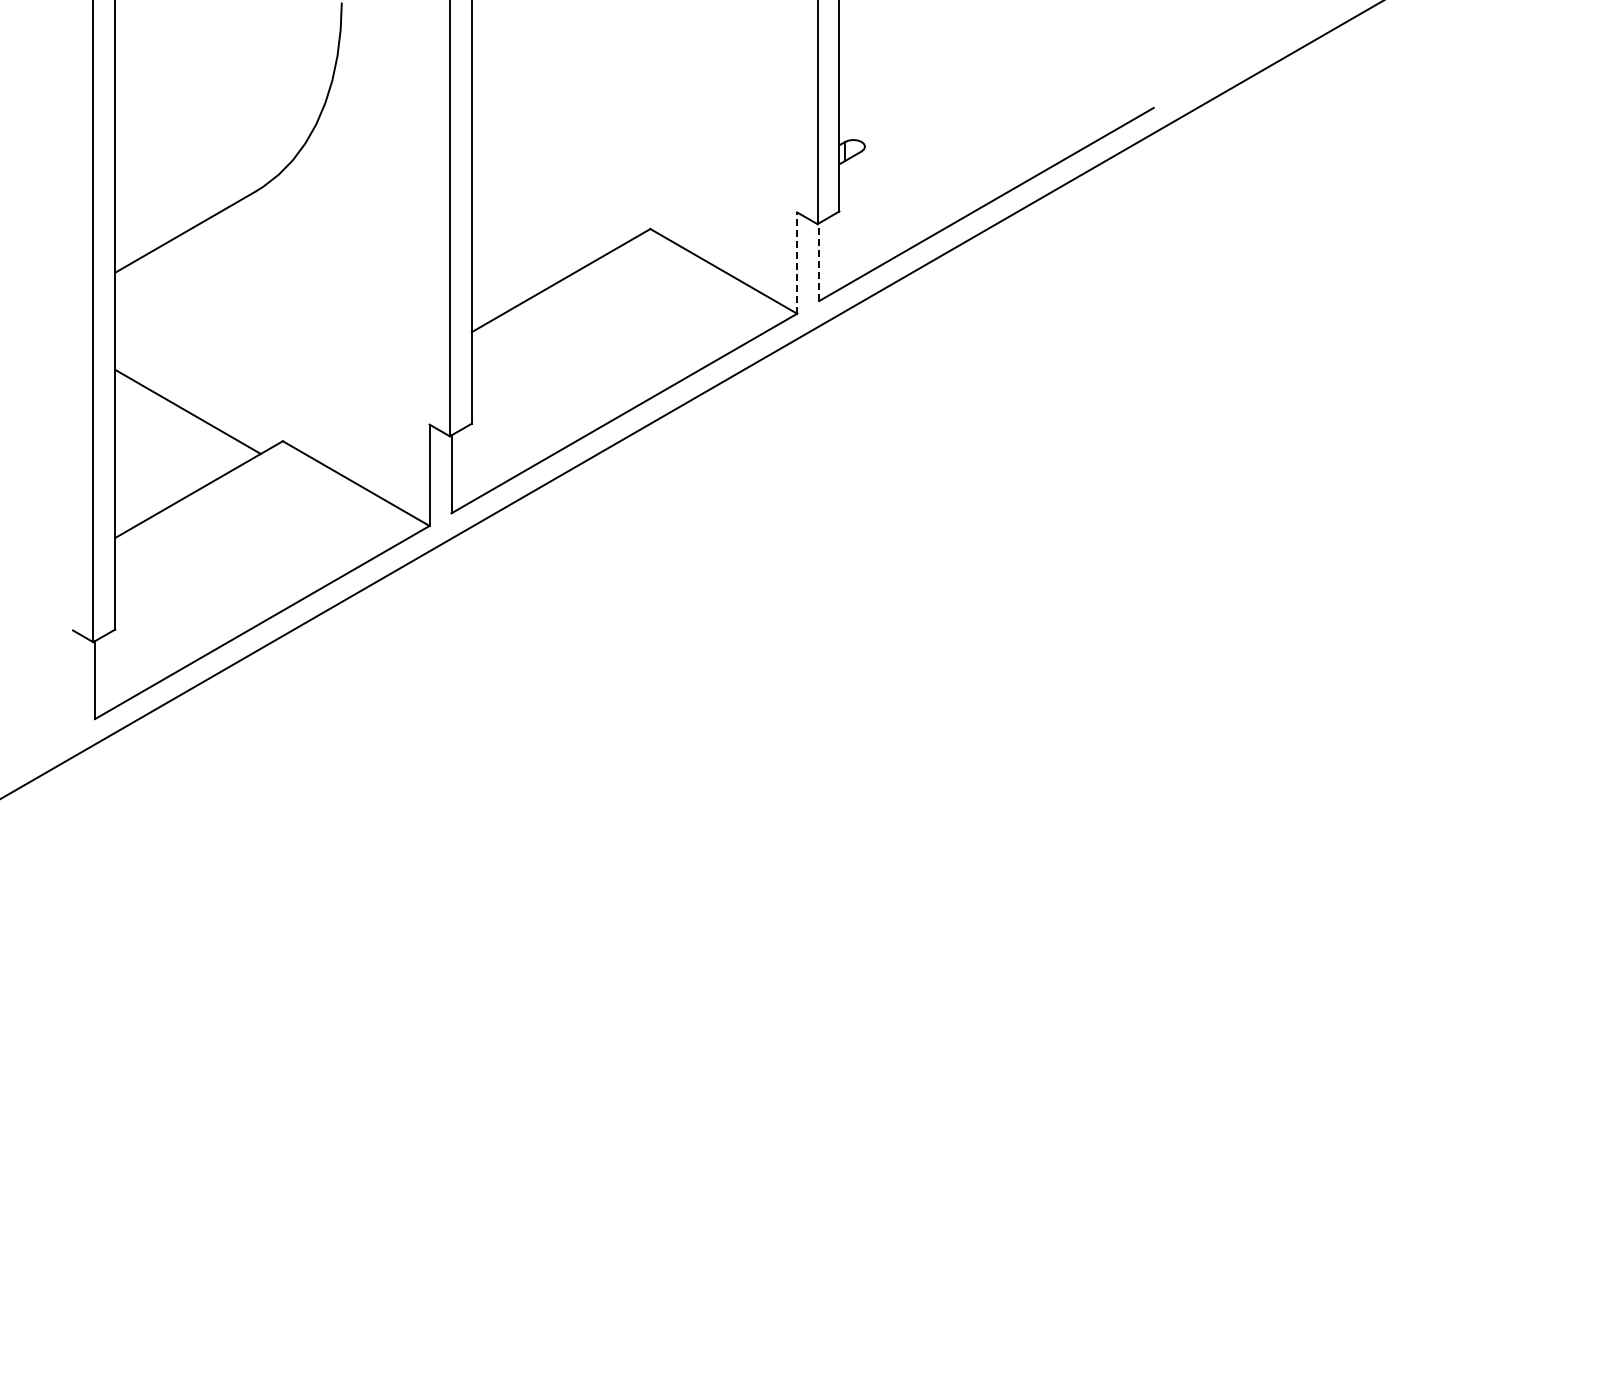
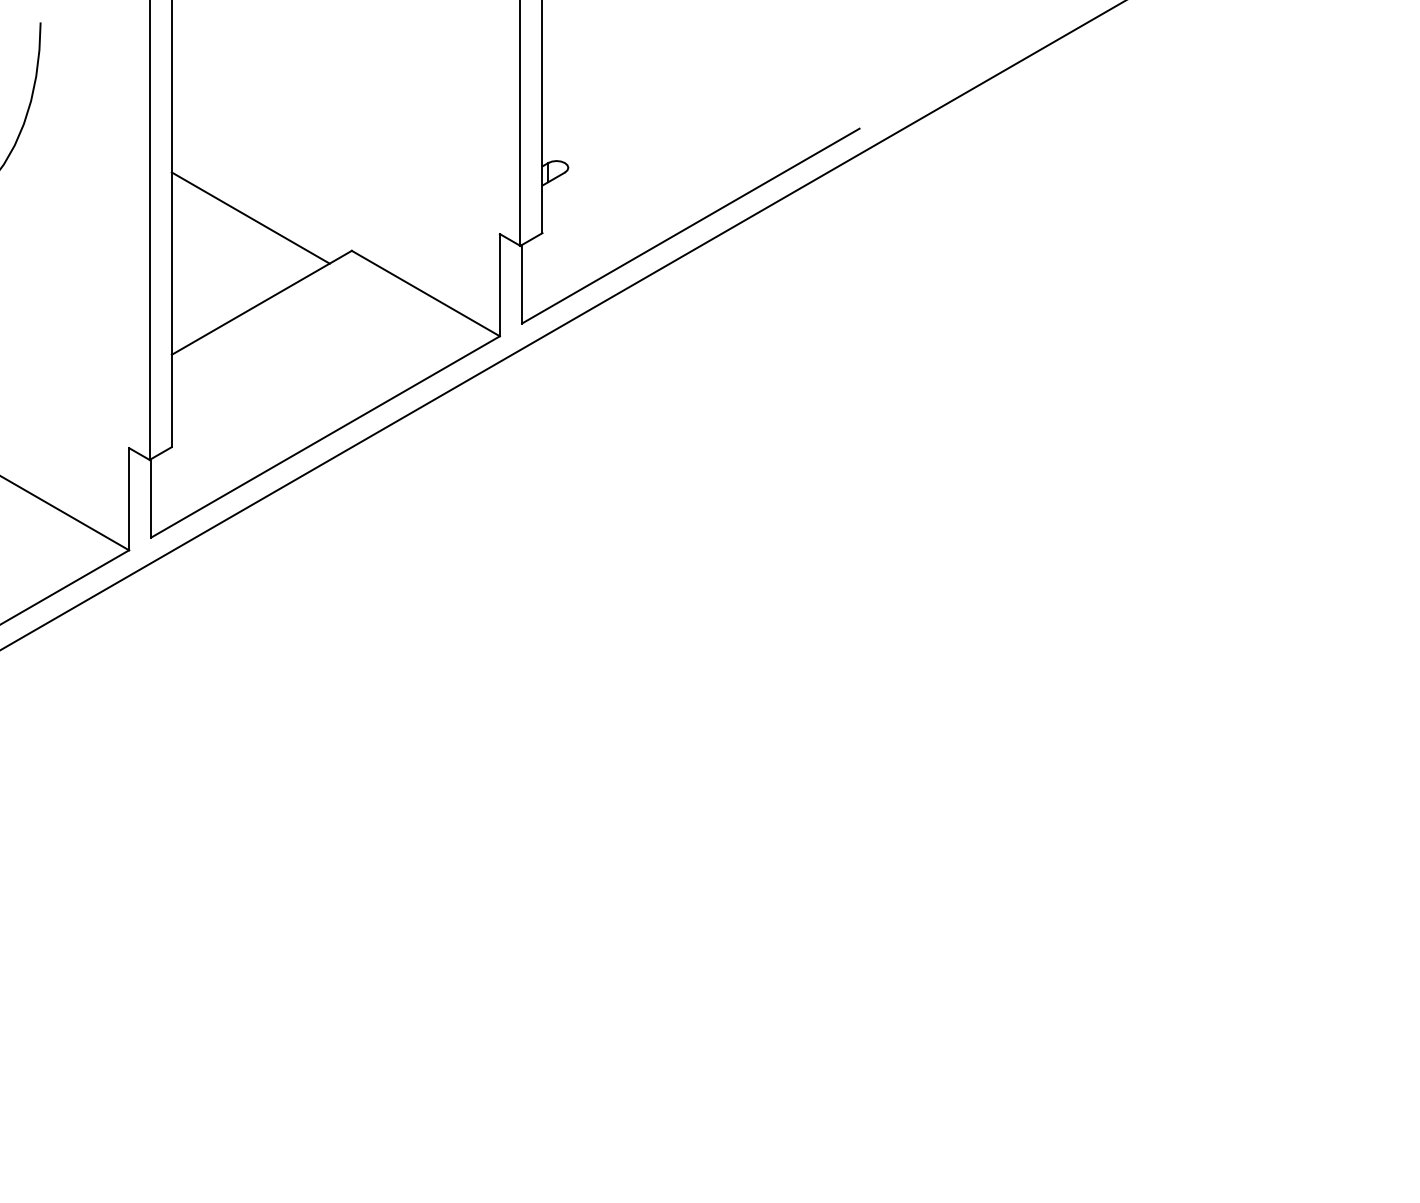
line: (549, 196) -> (250, 218), added
line: (819, 262) -> (522, 284), dashed -> solid
line: (797, 263) -> (500, 285), dashed -> solid

